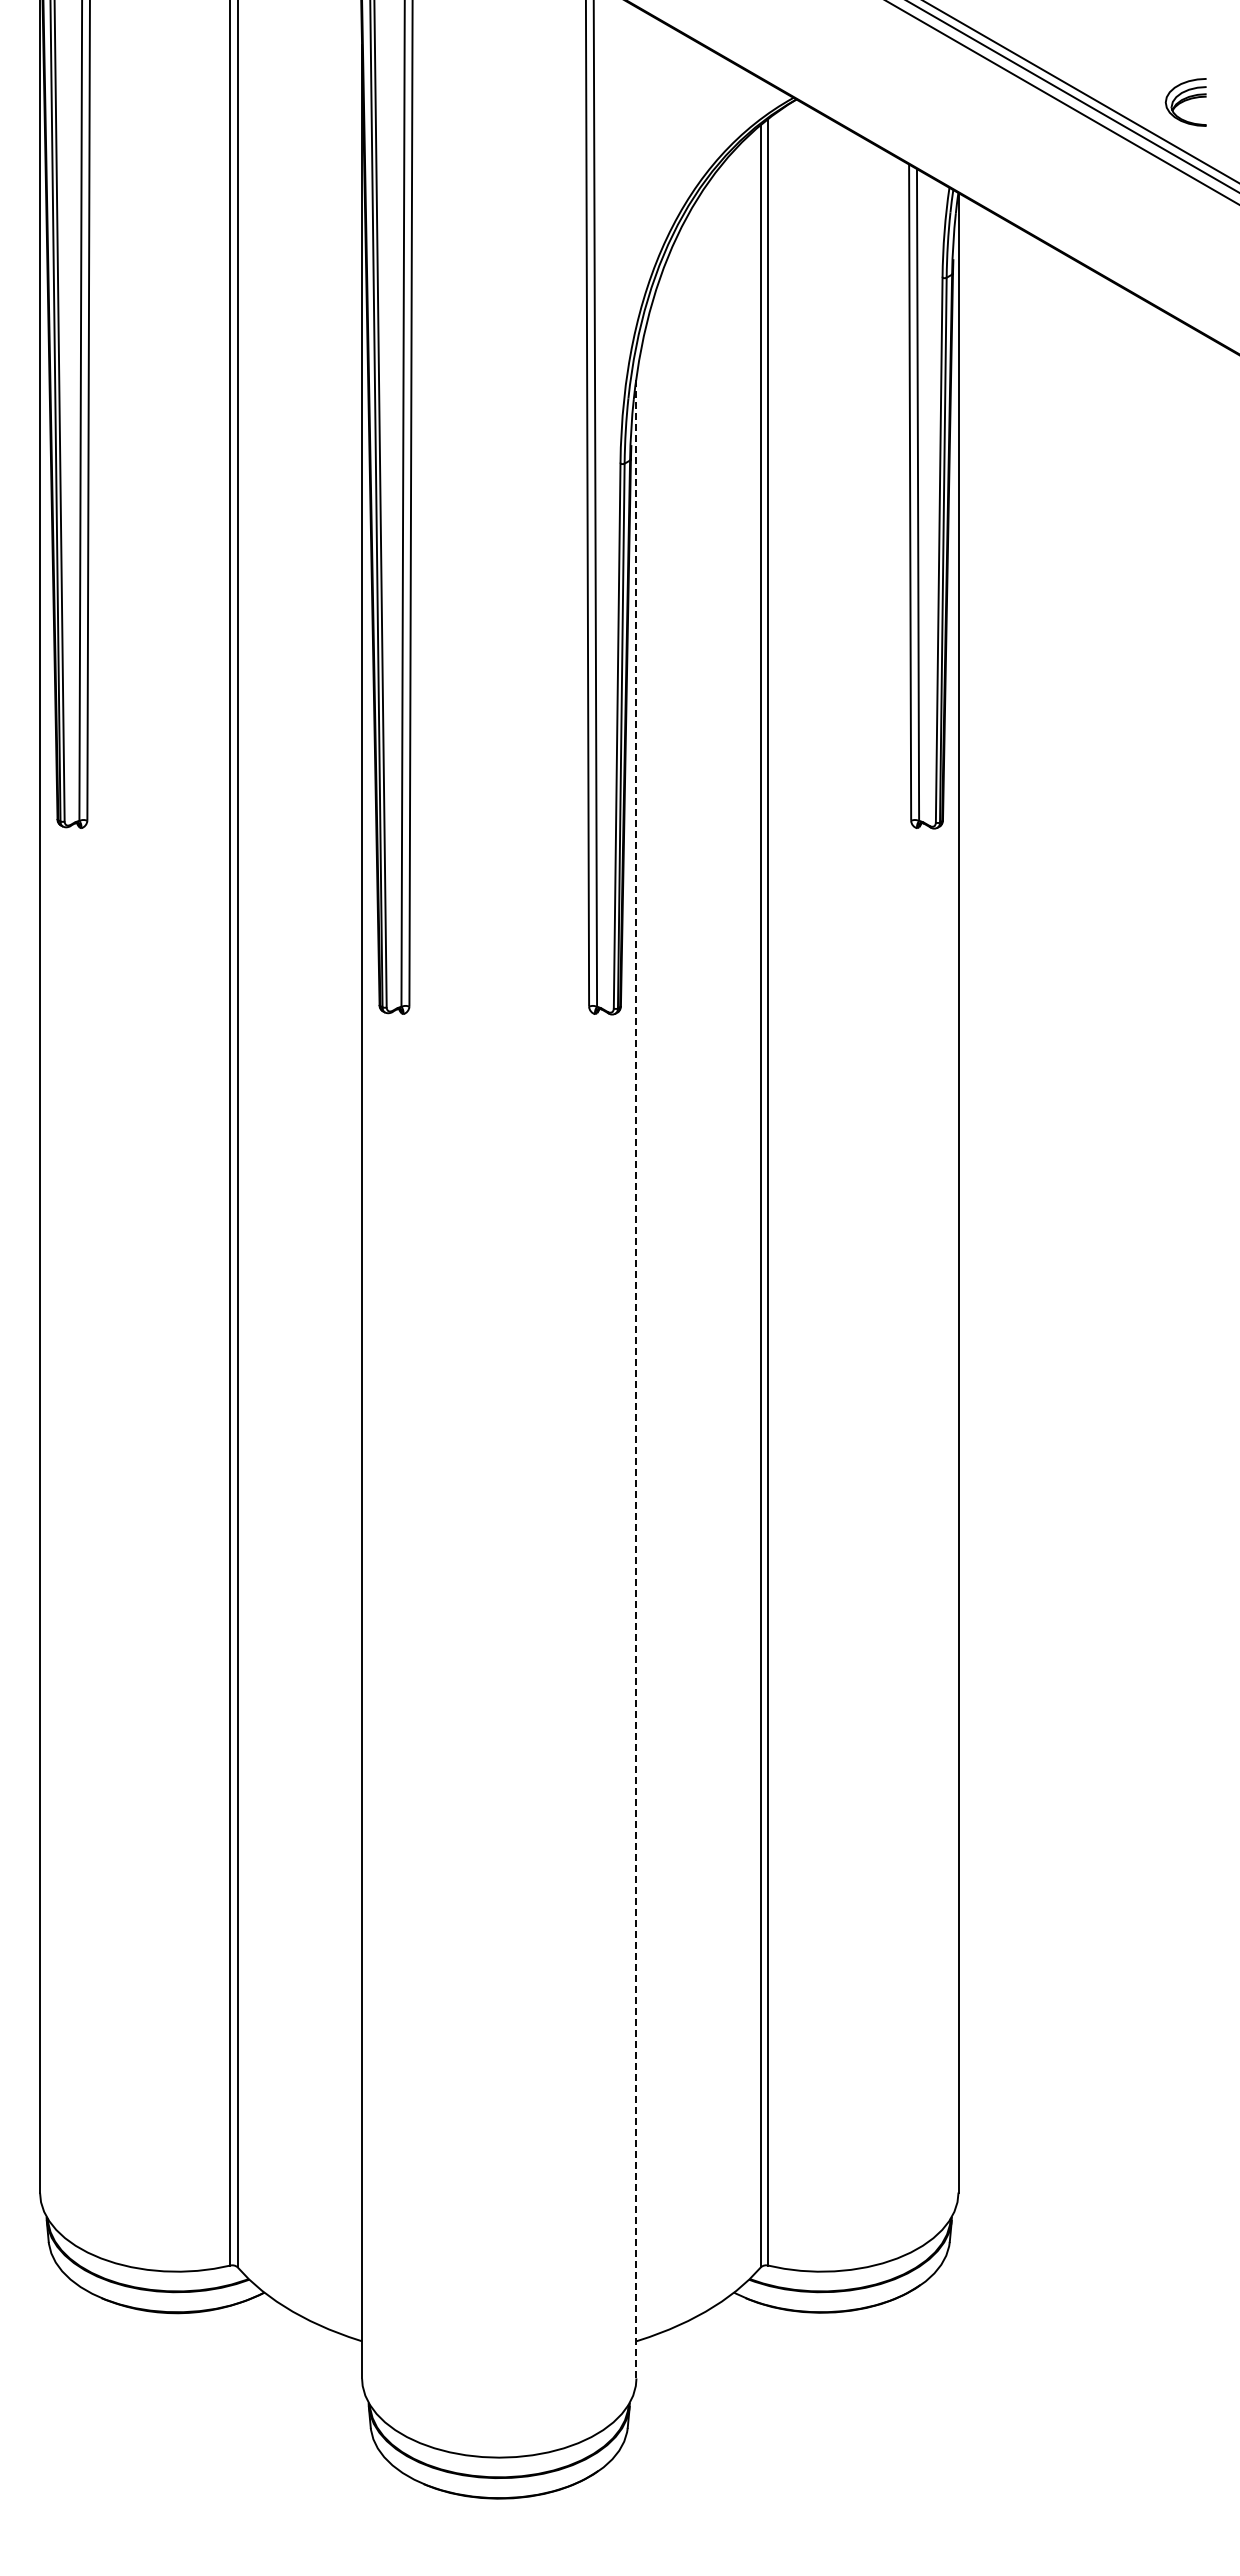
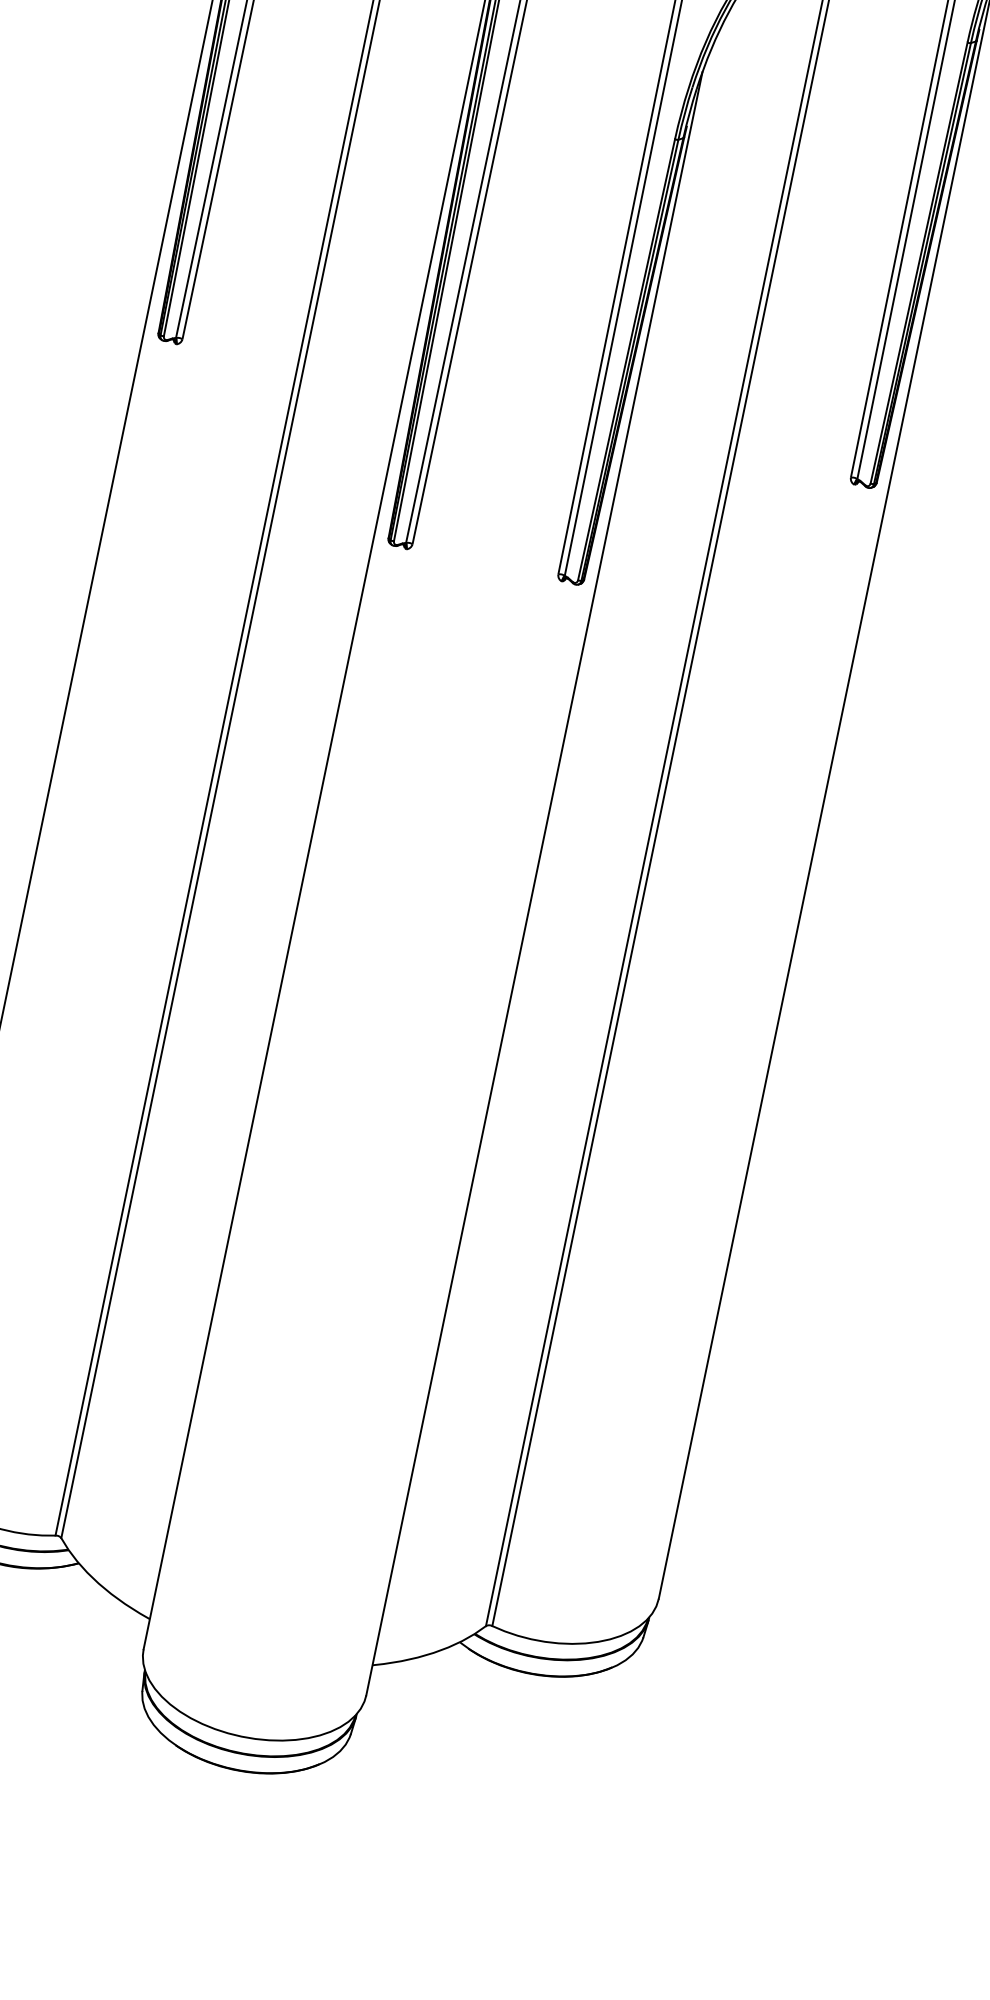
line: (636, 1377) -> (534, 883), dashed -> solid

